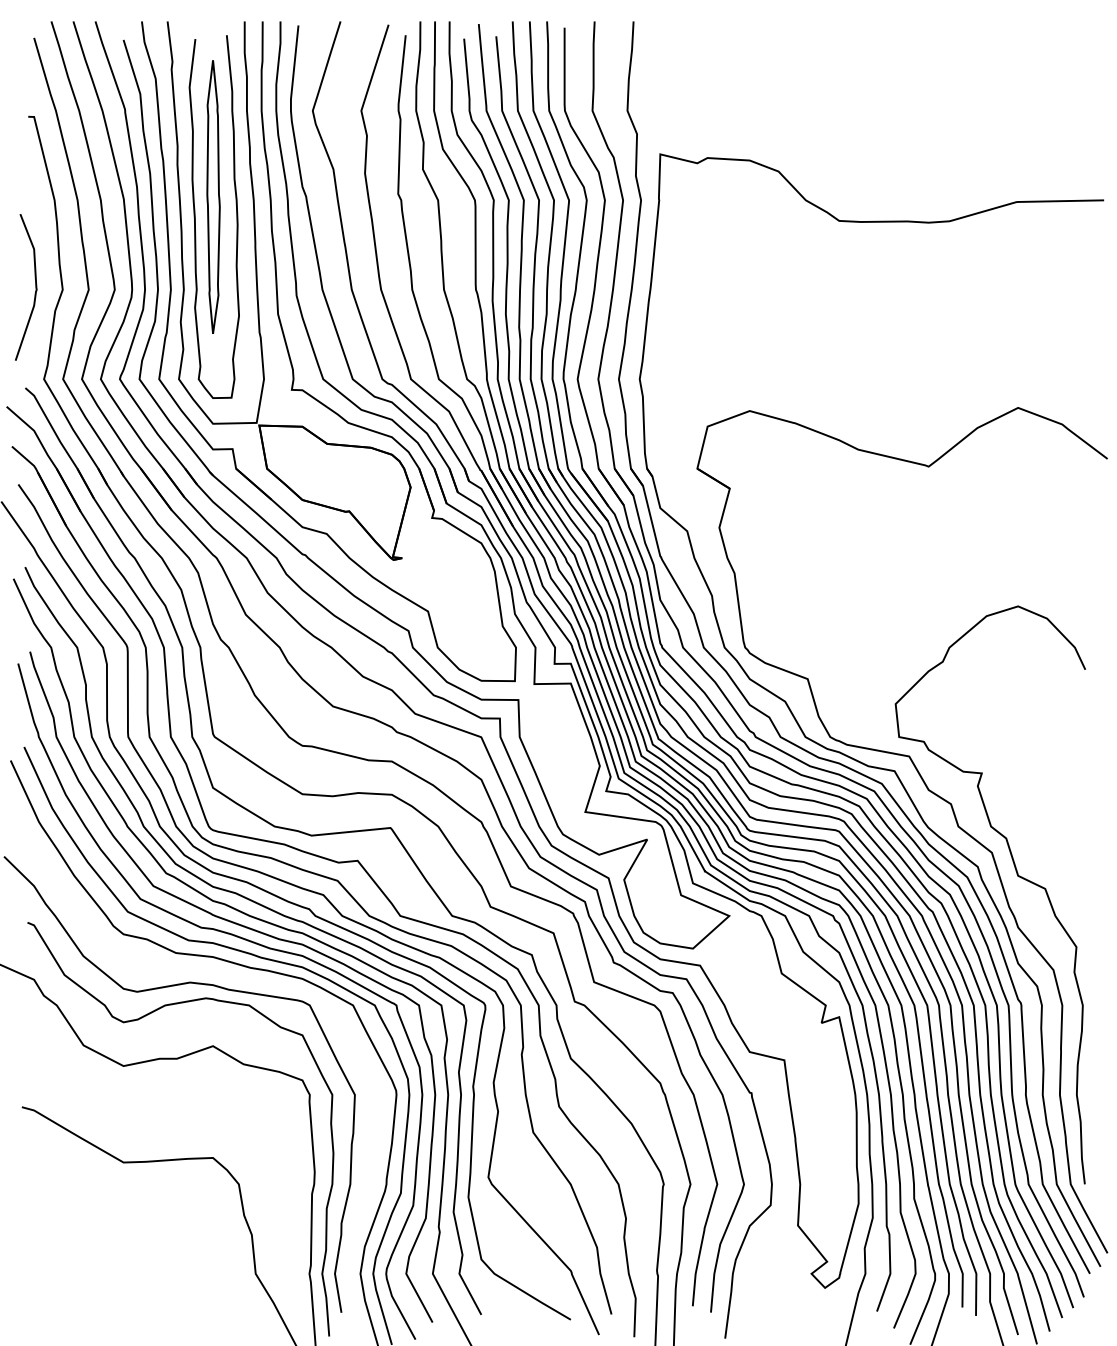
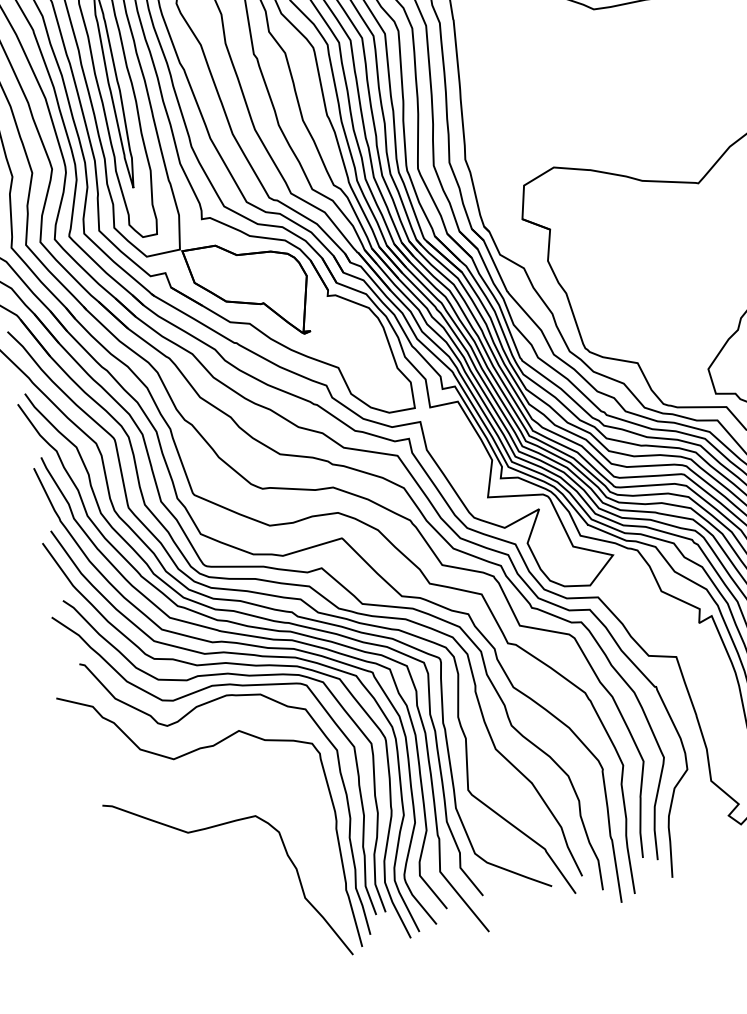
curve: (230, 977) -> (242, 675), added

